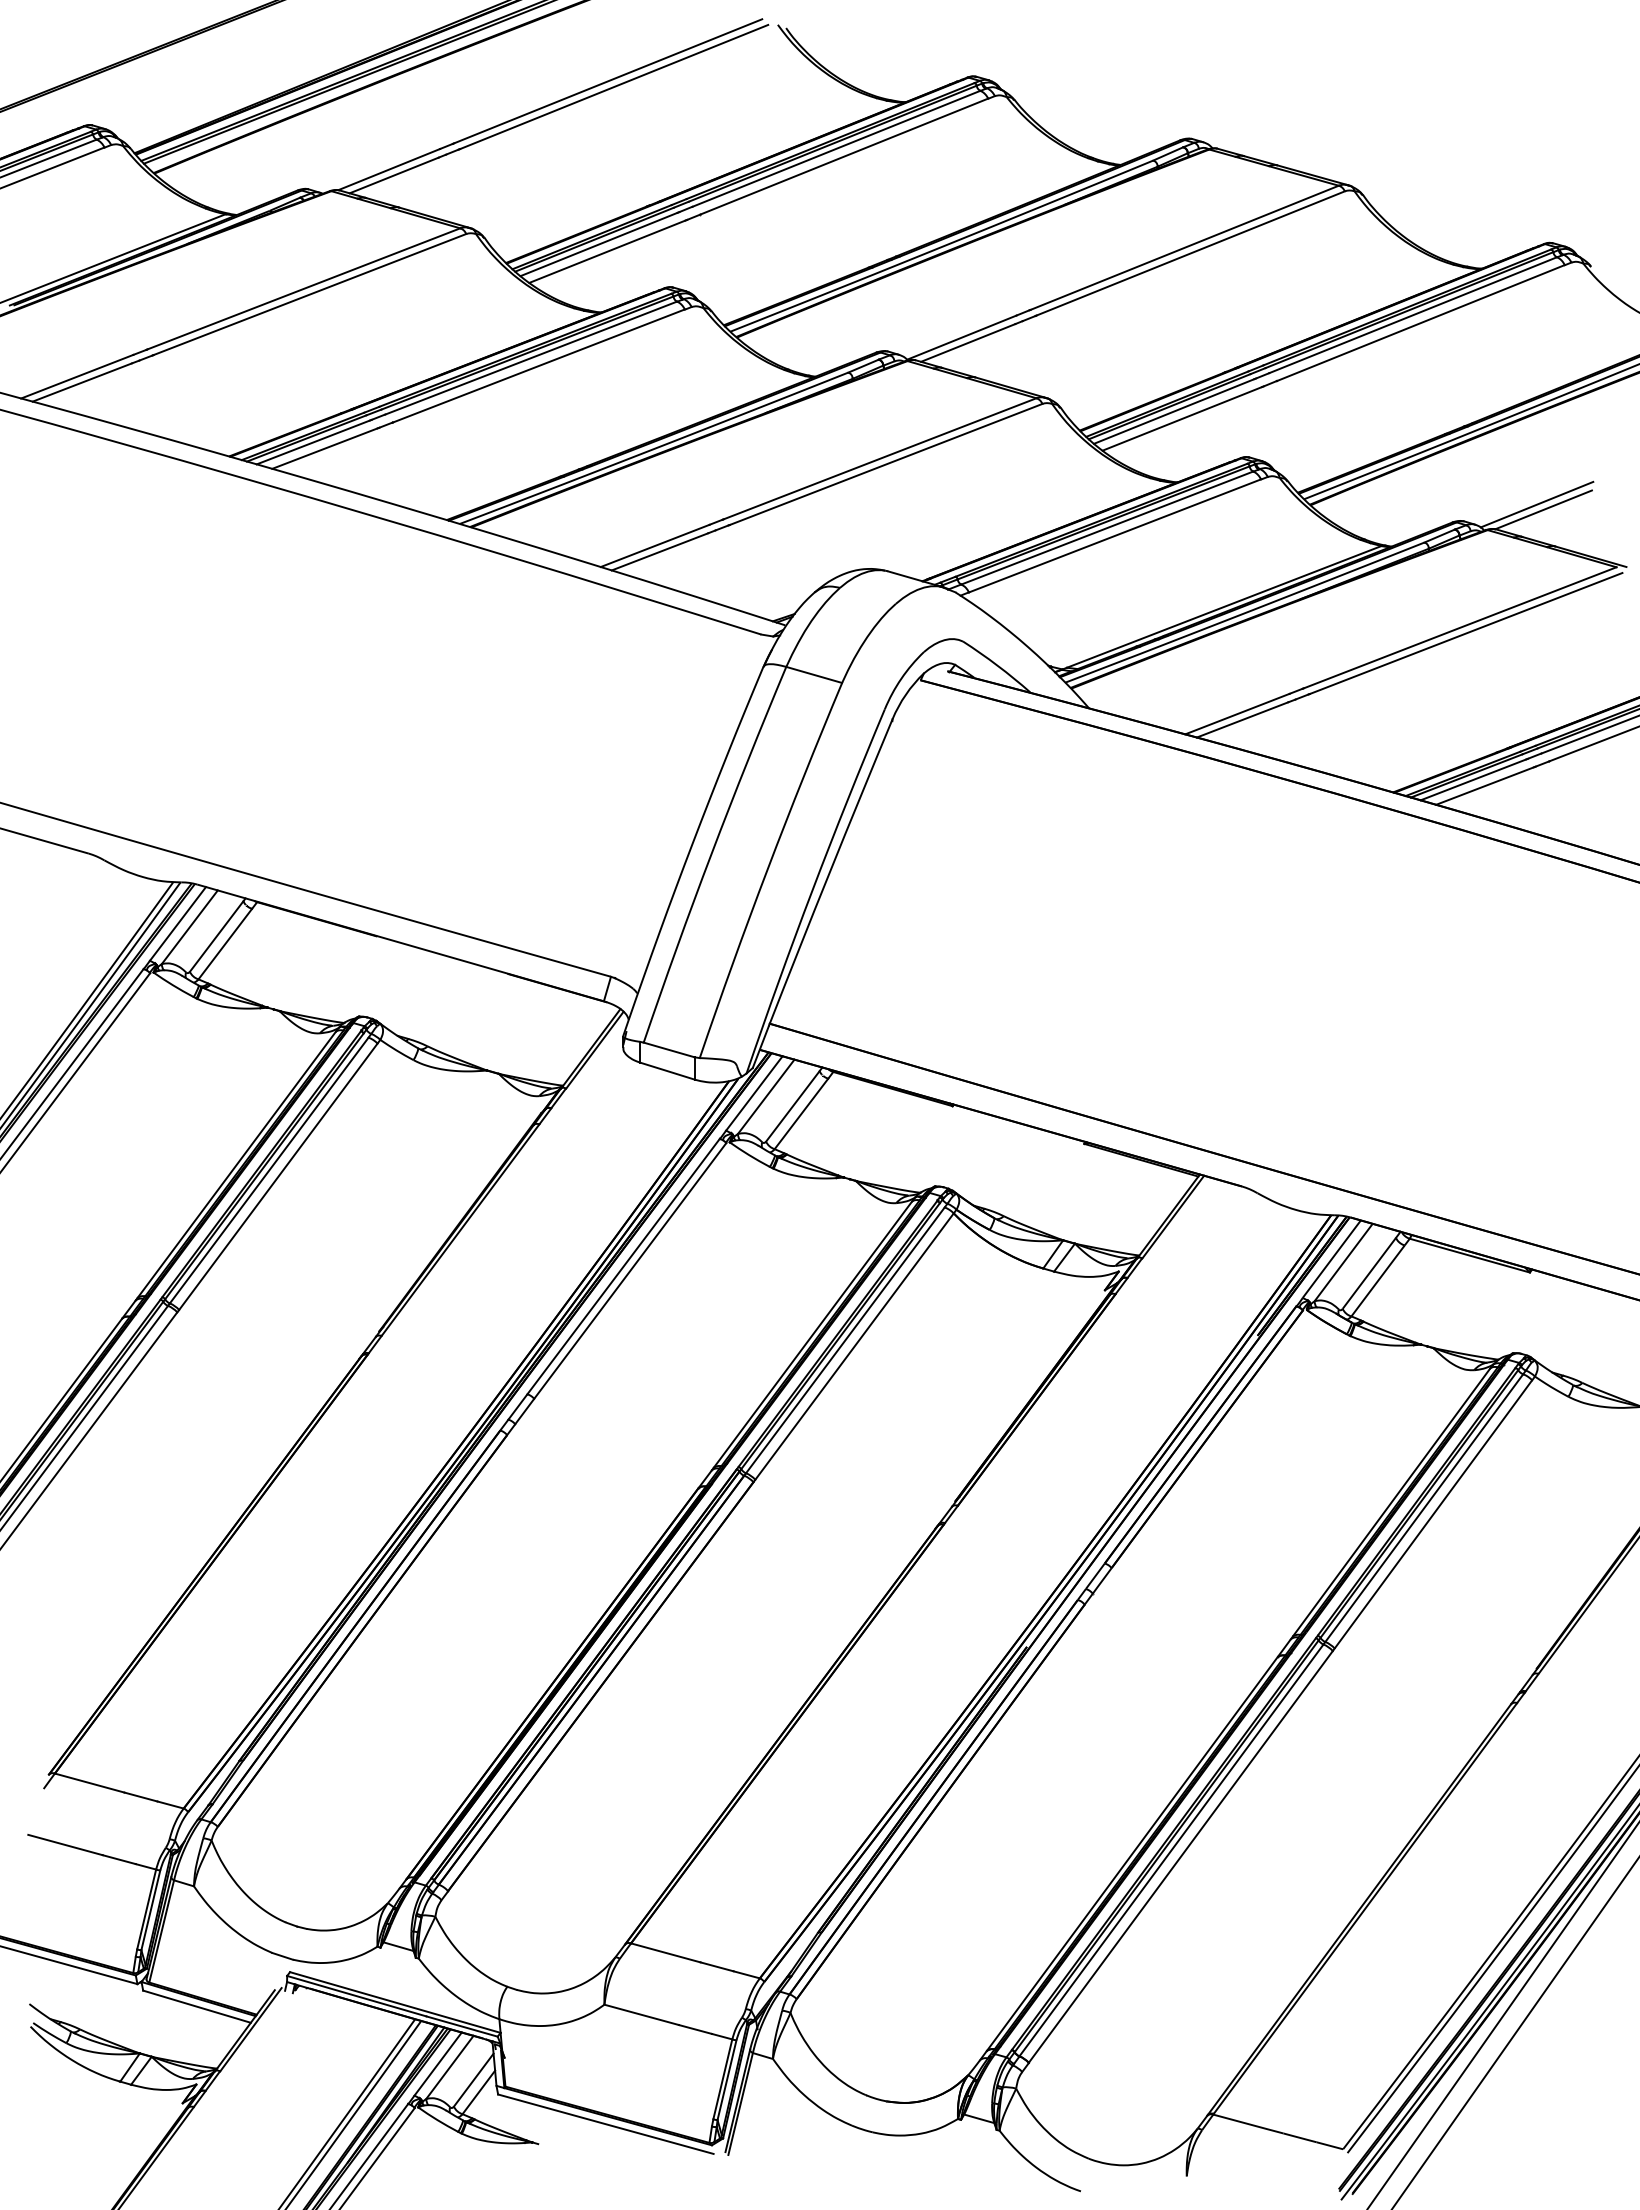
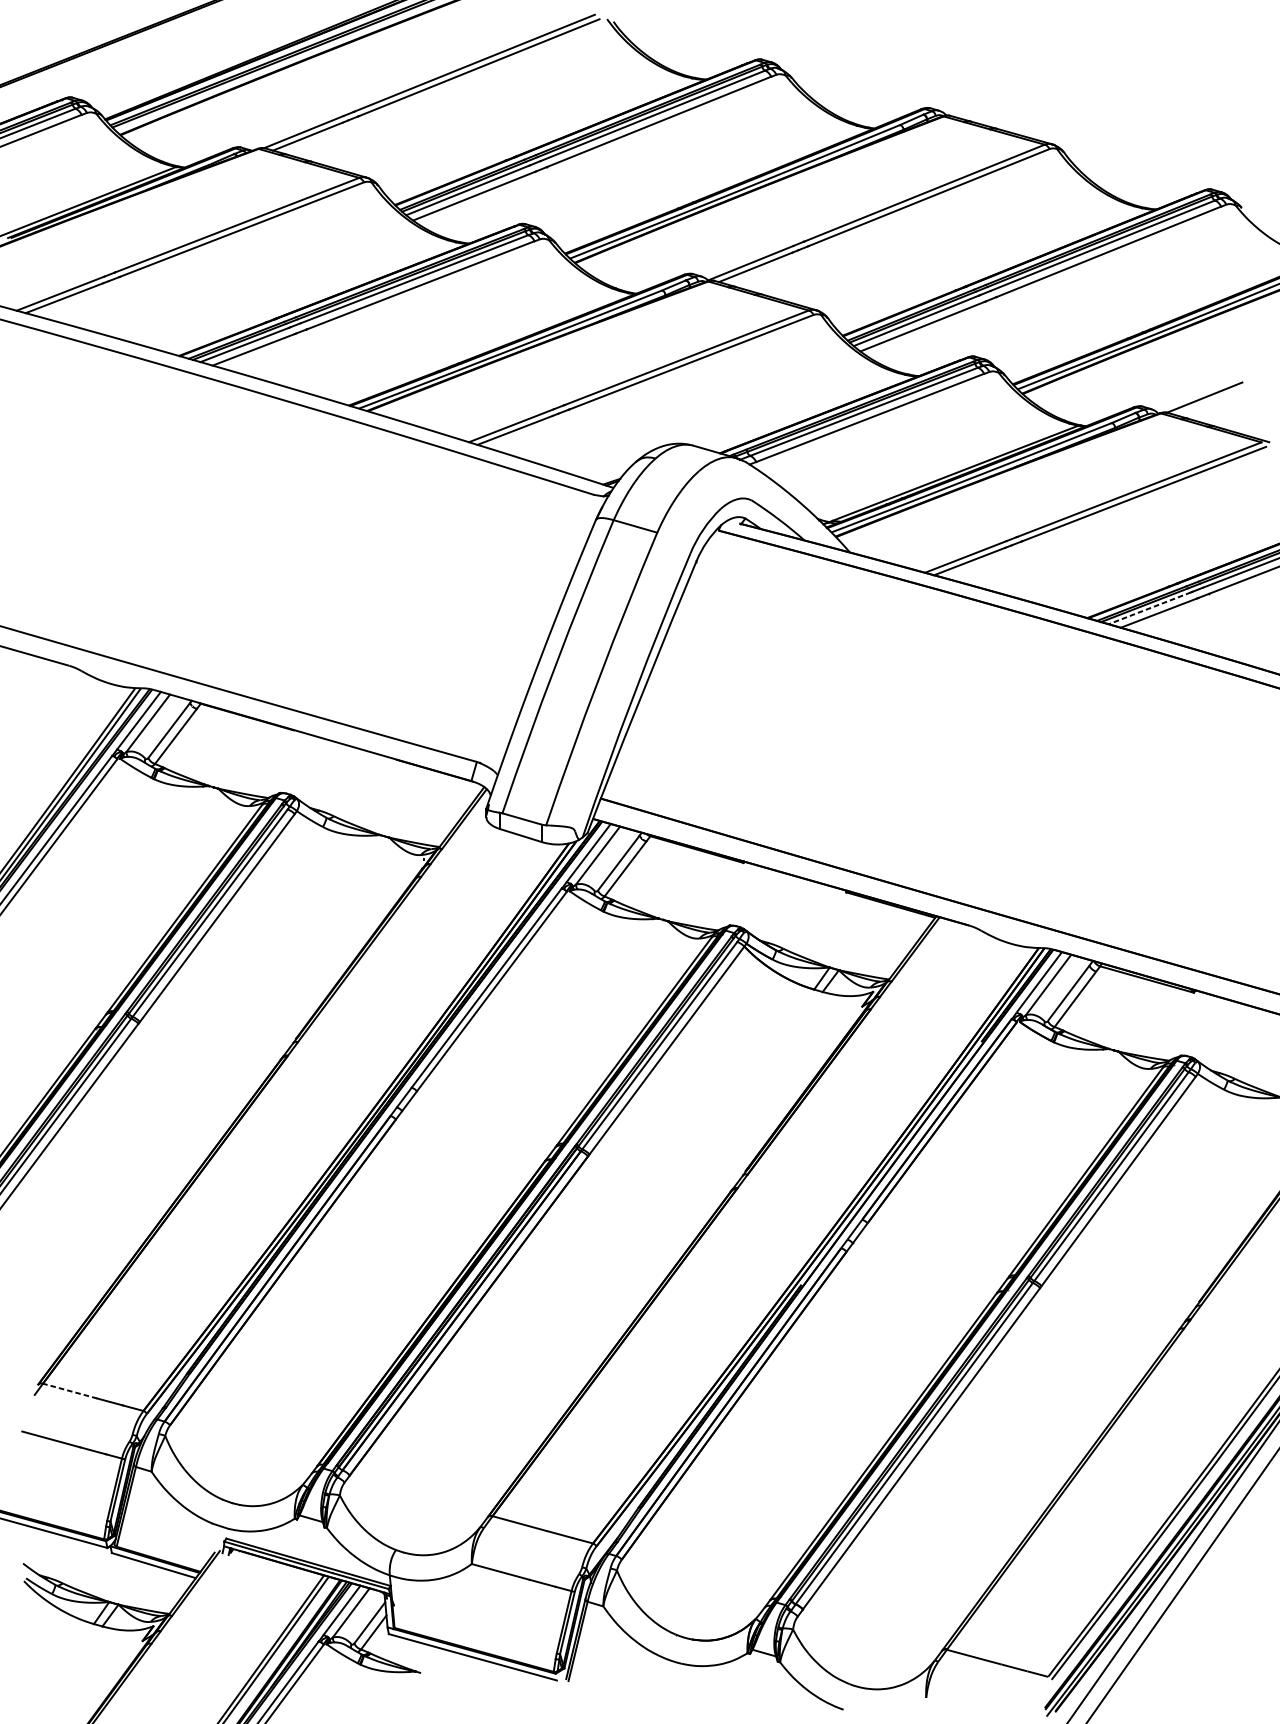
line: (1536, 504) -> (1199, 393), removed
line: (1473, 779) -> (1149, 608), solid -> dashed
line: (89, 1782) -> (69, 1390), solid -> dashed

